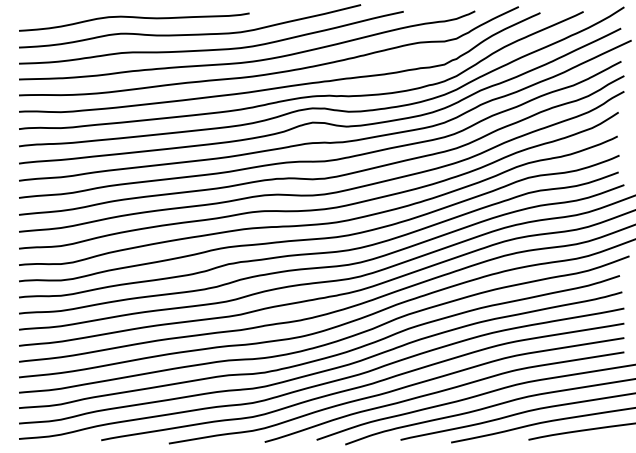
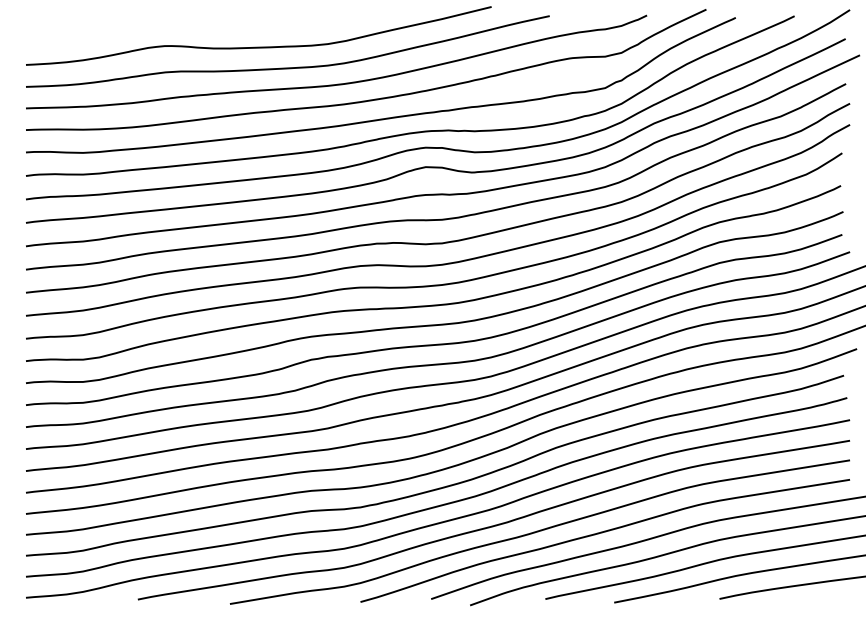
curve: (133, 17) -> (182, 24), removed

